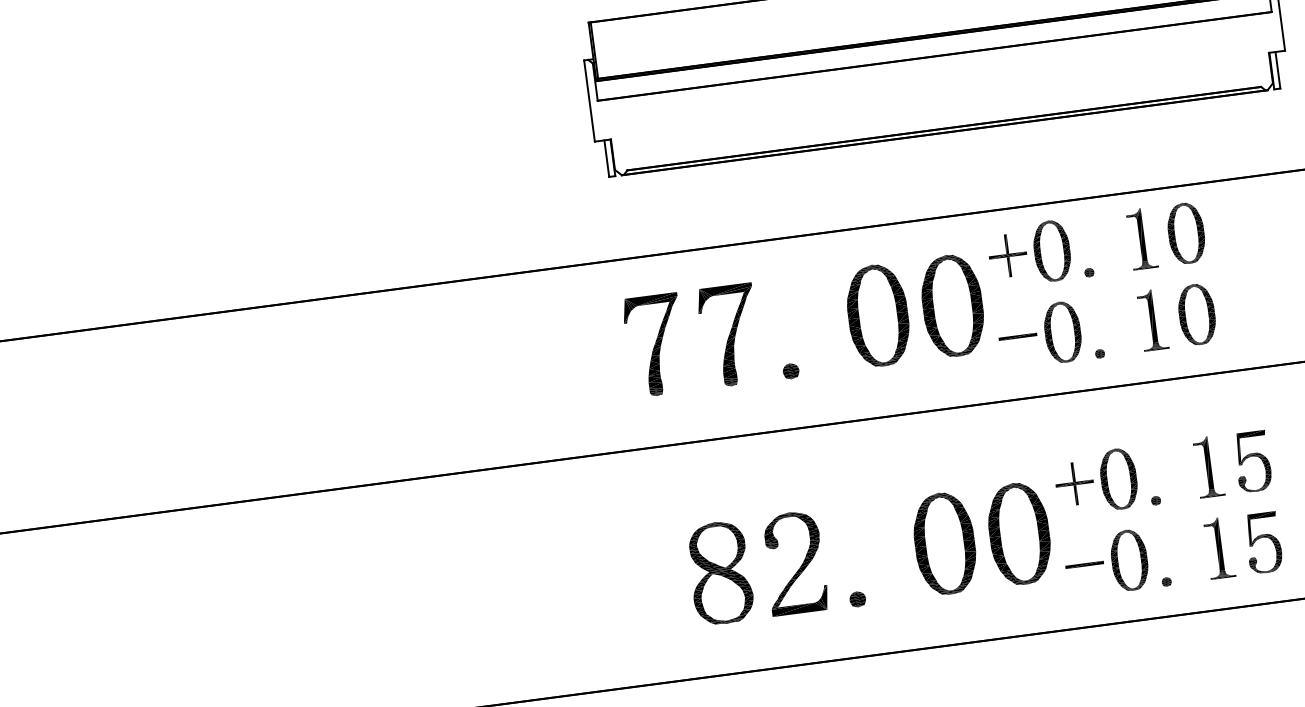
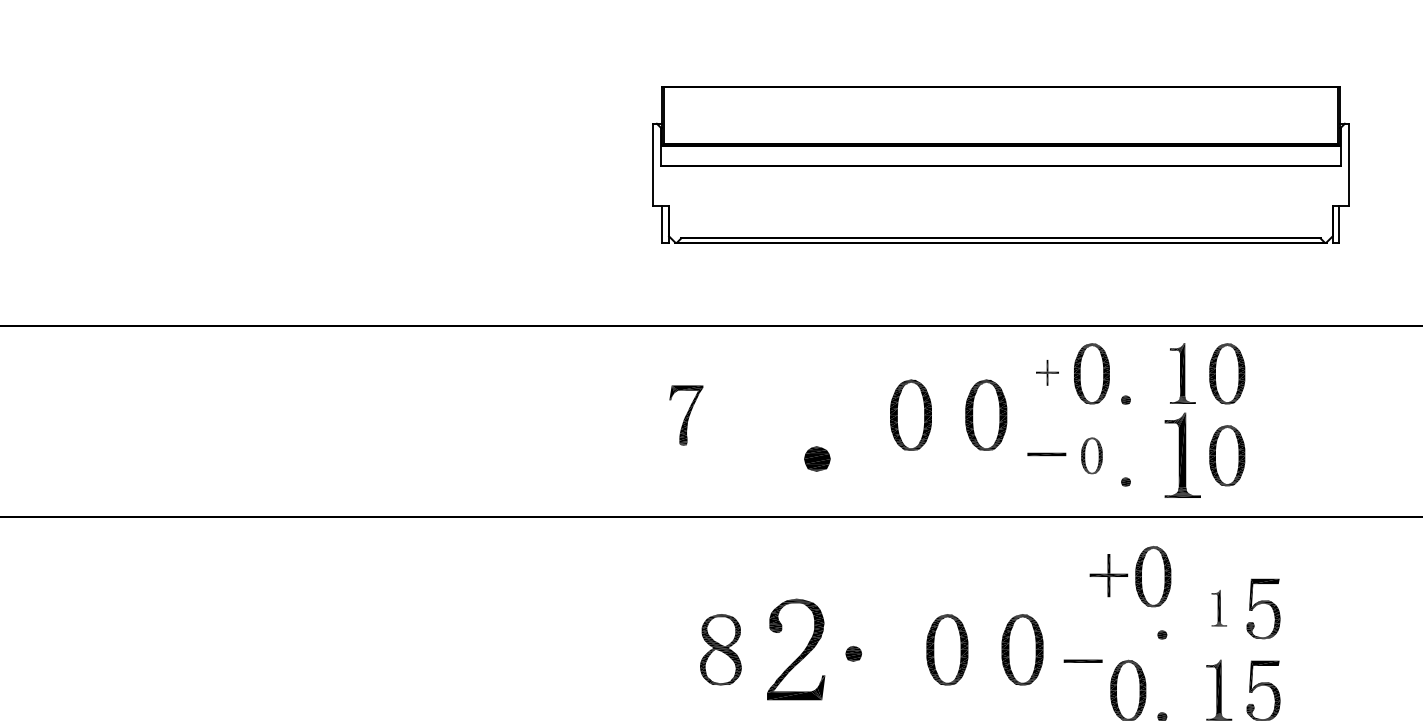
part: (1007, 255) -> (1047, 372), size x0.6
part: (953, 306) -> (986, 415), size x0.7
part: (877, 316) -> (910, 415), size x0.7
part: (1152, 320) -> (1182, 455), size x1.4
part: (1062, 332) -> (1091, 455), size x0.6
part: (730, 335) -> (761, 415), removed
part: (655, 345) -> (686, 415), size x0.6
part: (791, 370) -> (817, 458), size x1.6
part: (1209, 466) -> (1219, 607), size x0.6
part: (1096, 481) -> (1130, 576), moved
part: (1019, 533) -> (1022, 649), size x0.7
part: (944, 543) -> (947, 649), size x0.7
line: (1083, 564) -> (1082, 660), moved
part: (719, 572) -> (720, 649), size x0.7
part: (857, 599) -> (853, 653), moved

